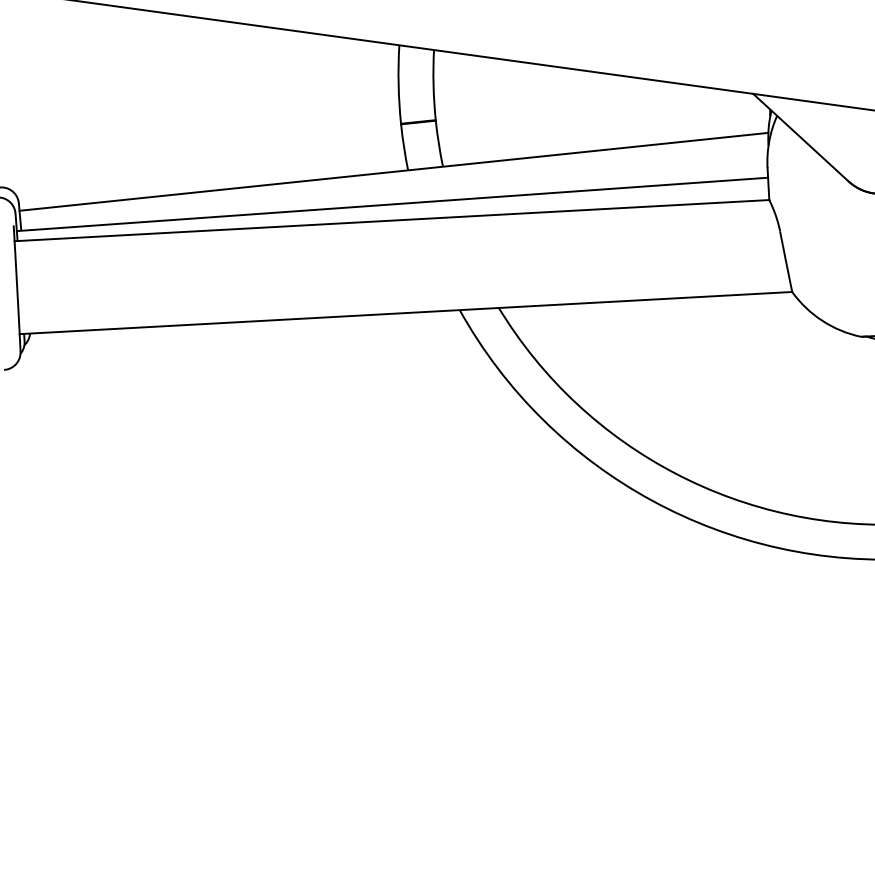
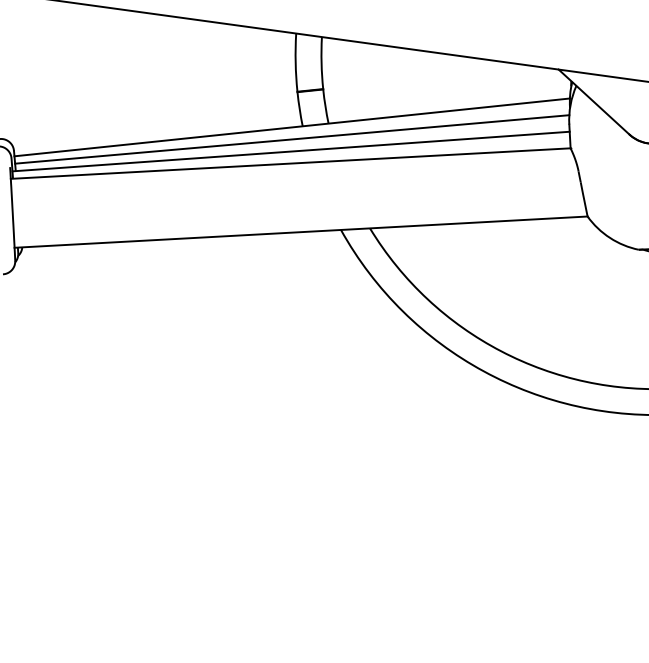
line: (394, 188) -> (292, 139), added

